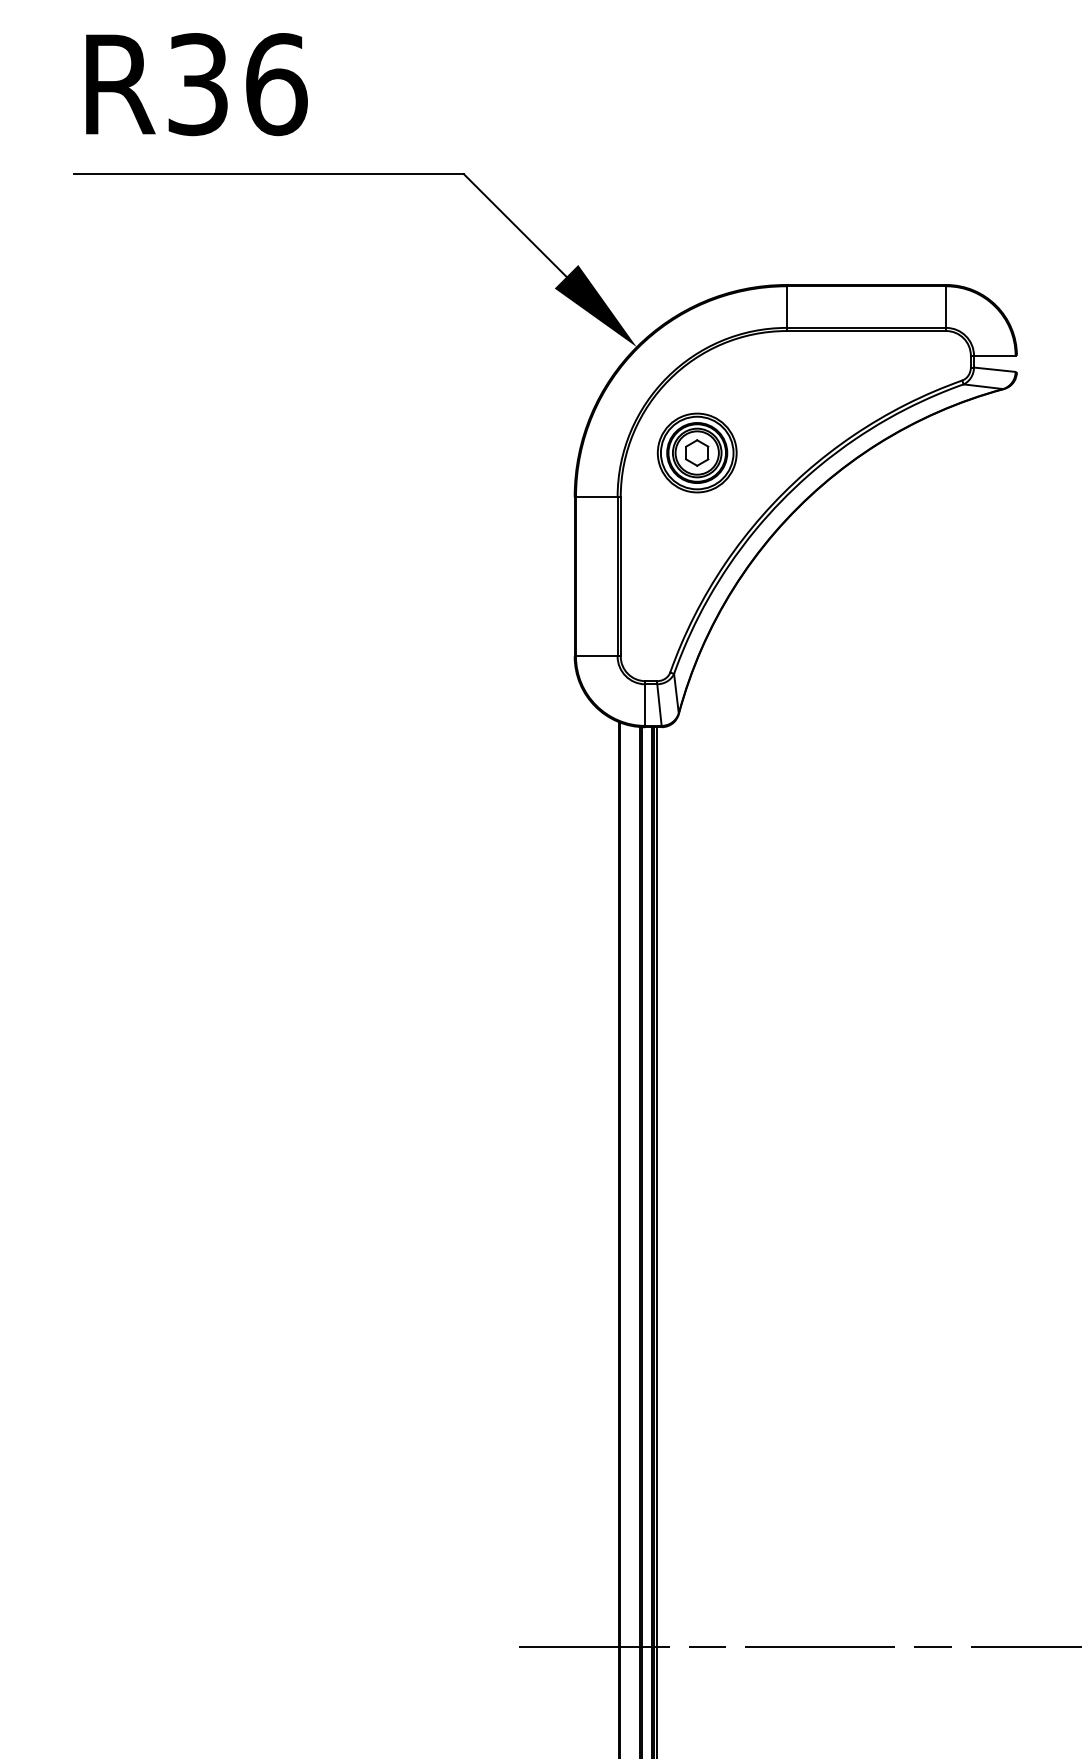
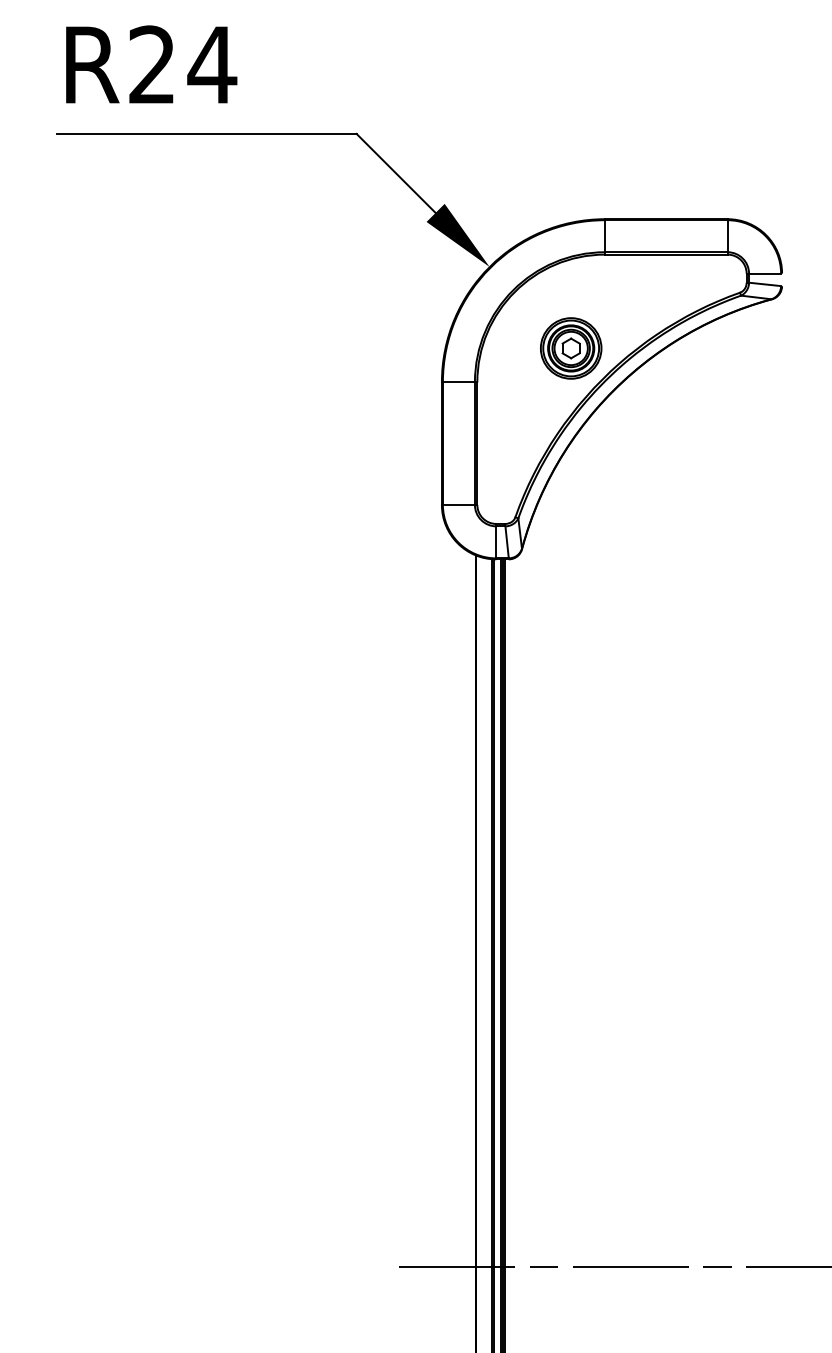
text: (238, 83) -> (183, 64), R36 -> R24
part: (697, 453) -> (571, 348), moved

